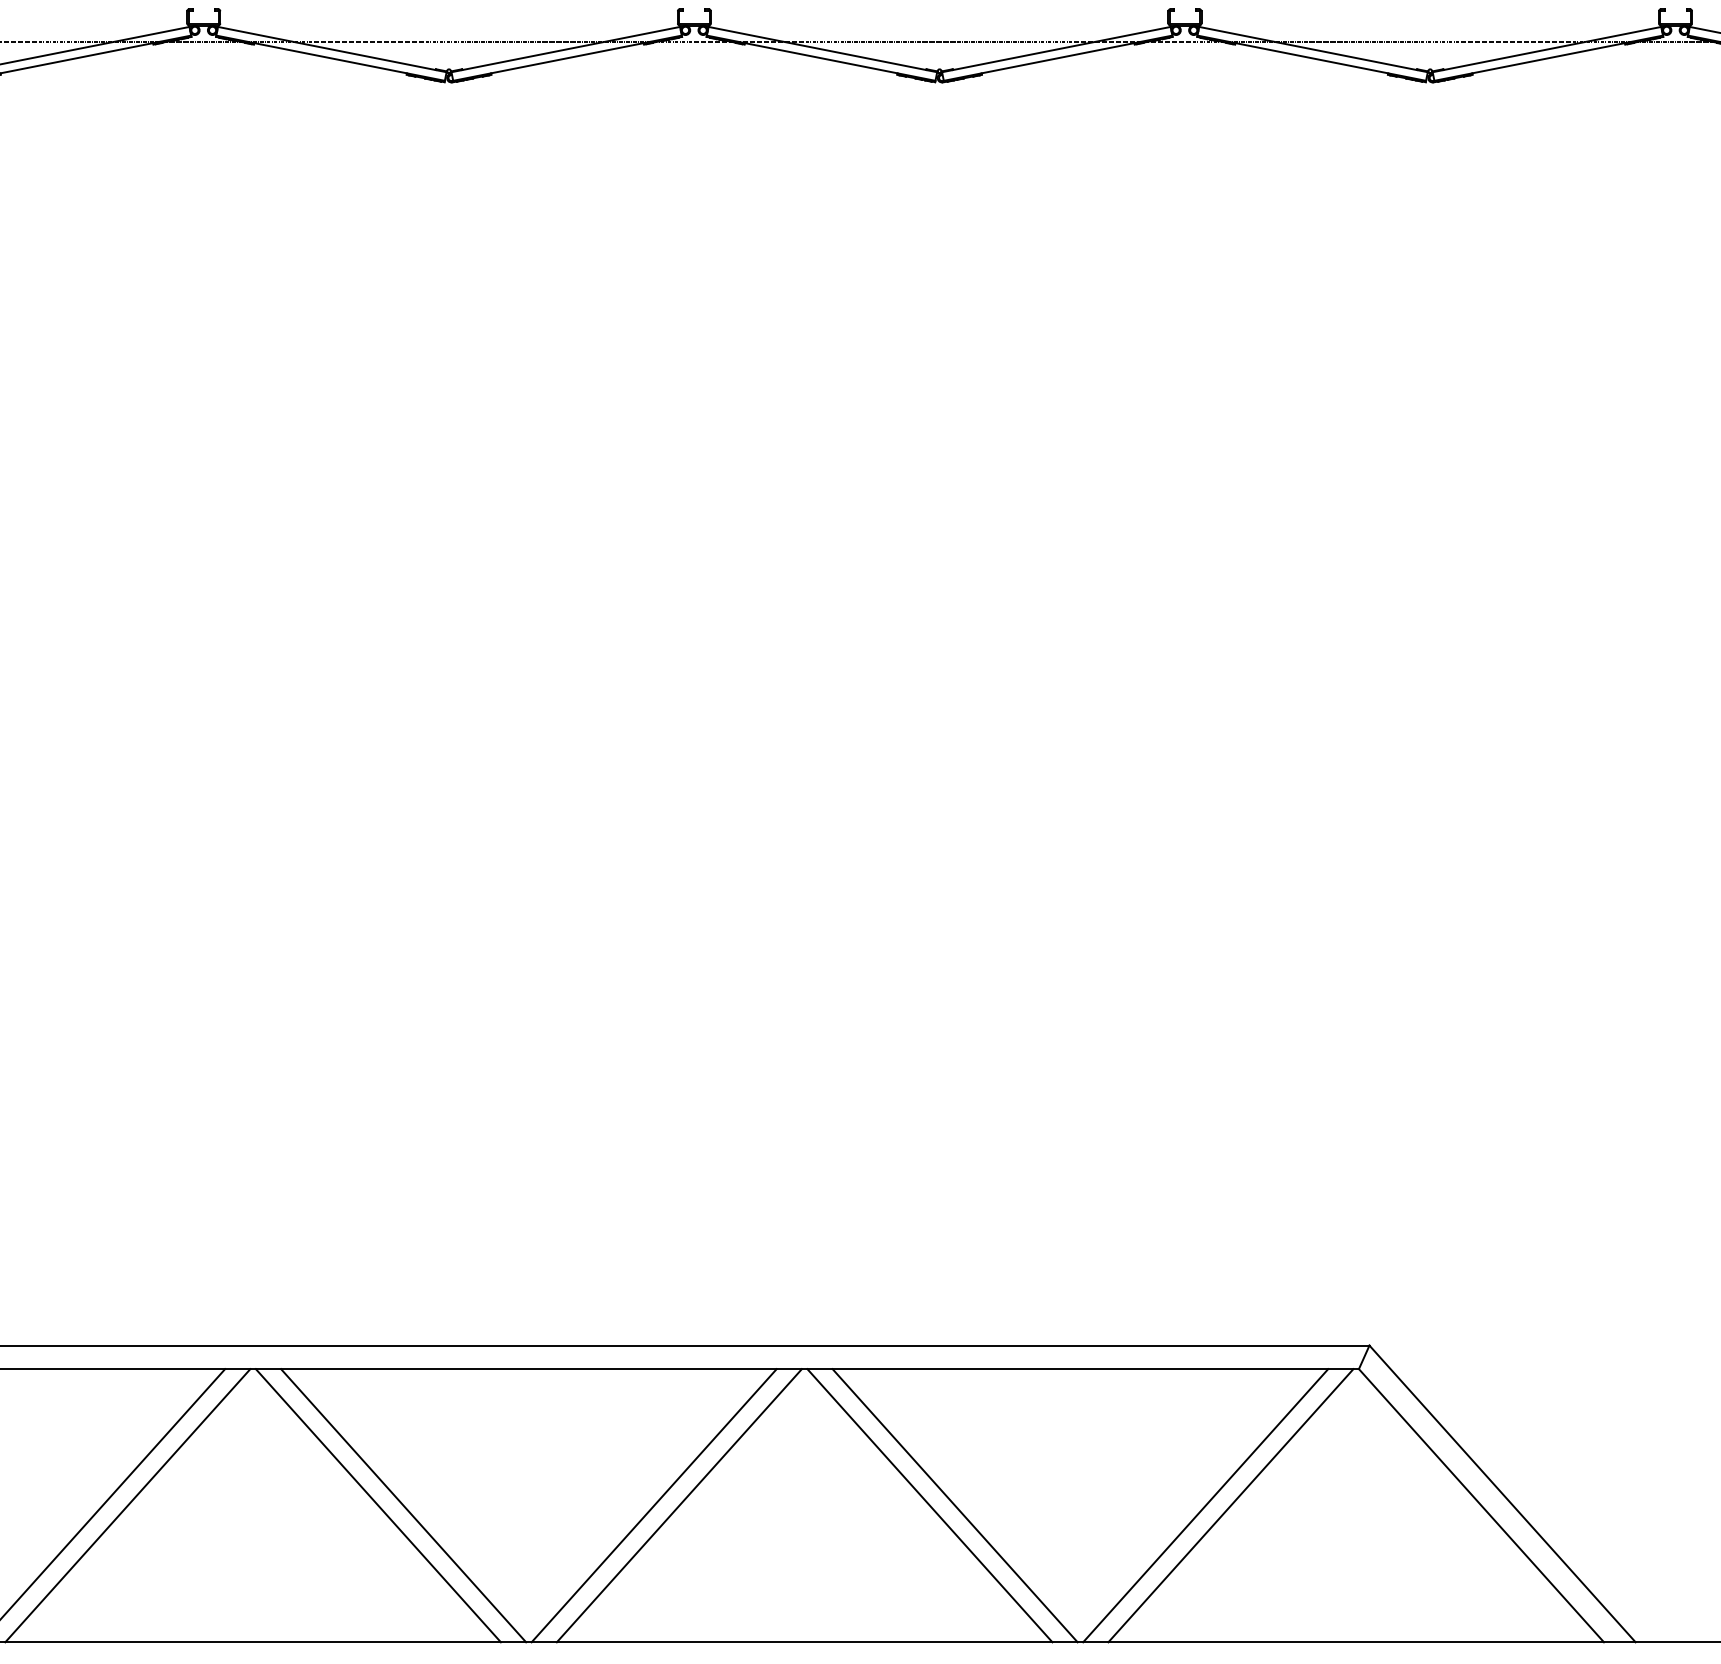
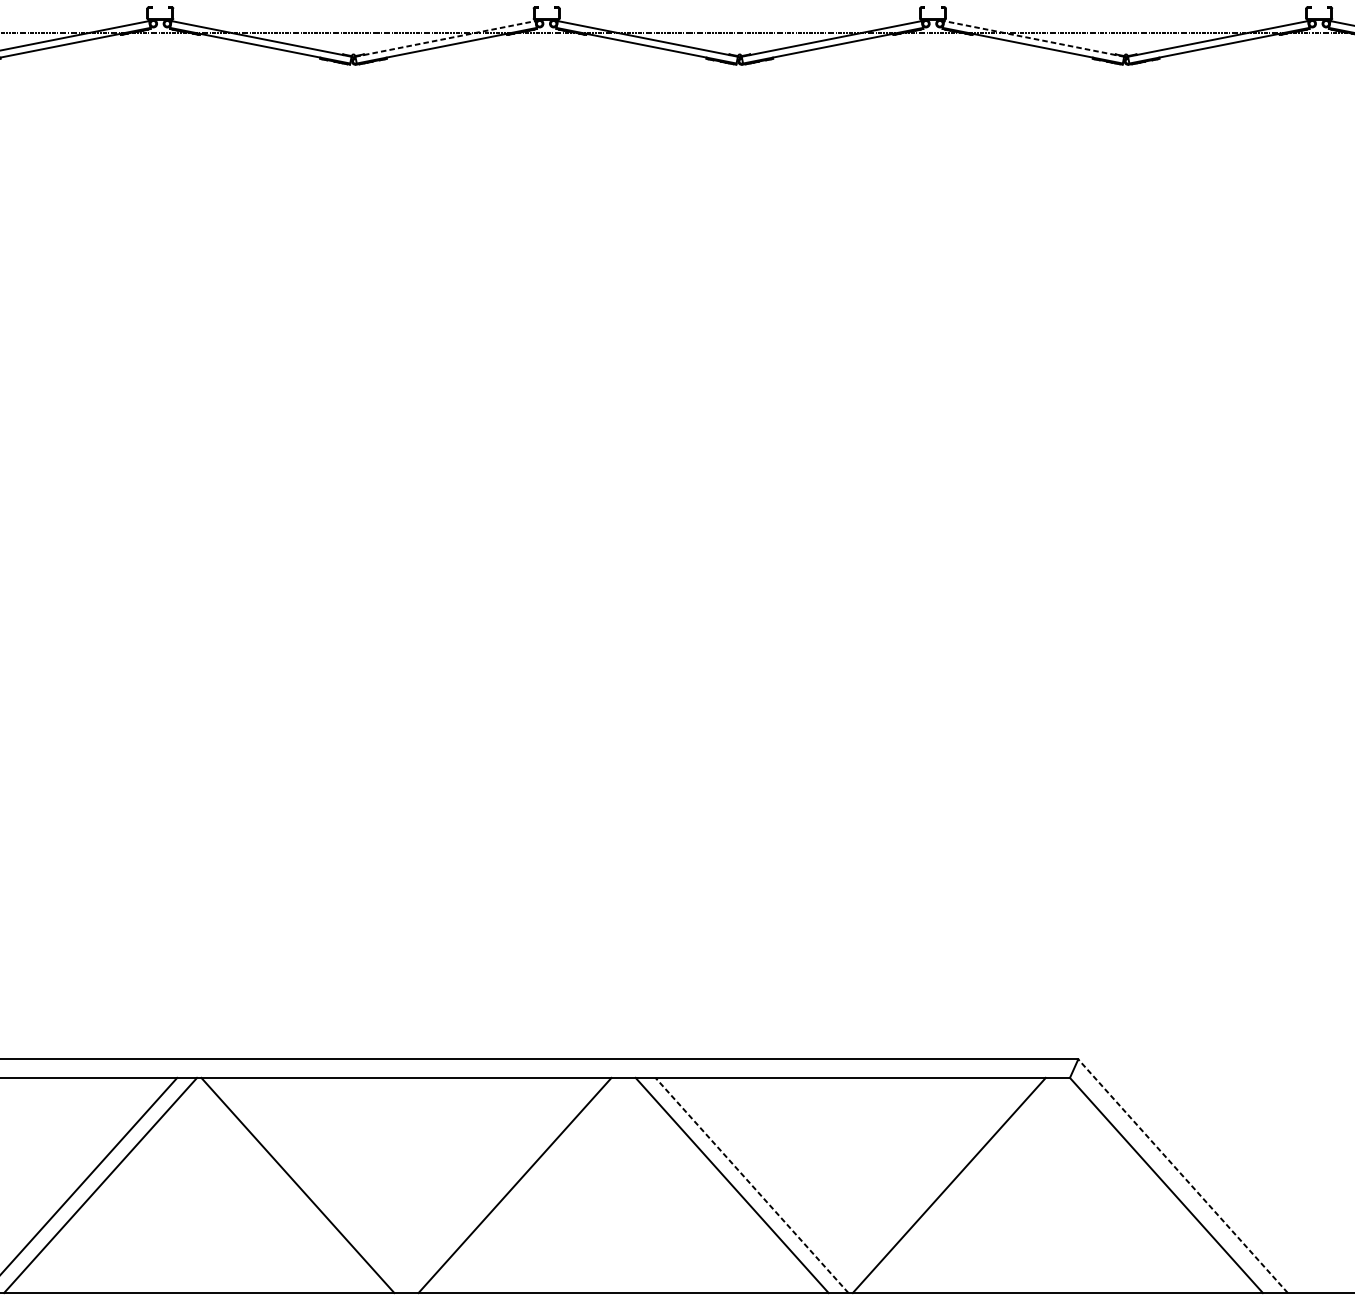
line: (566, 49) -> (446, 38), solid -> dashed
line: (1313, 49) -> (1034, 38), solid -> dashed
line: (1502, 1493) -> (1183, 1175), solid -> dashed
line: (403, 1505) -> (317, 1185), removed
line: (678, 1505) -> (534, 1185), removed
line: (954, 1505) -> (751, 1185), solid -> dashed
line: (1230, 1505) -> (968, 1185), removed

